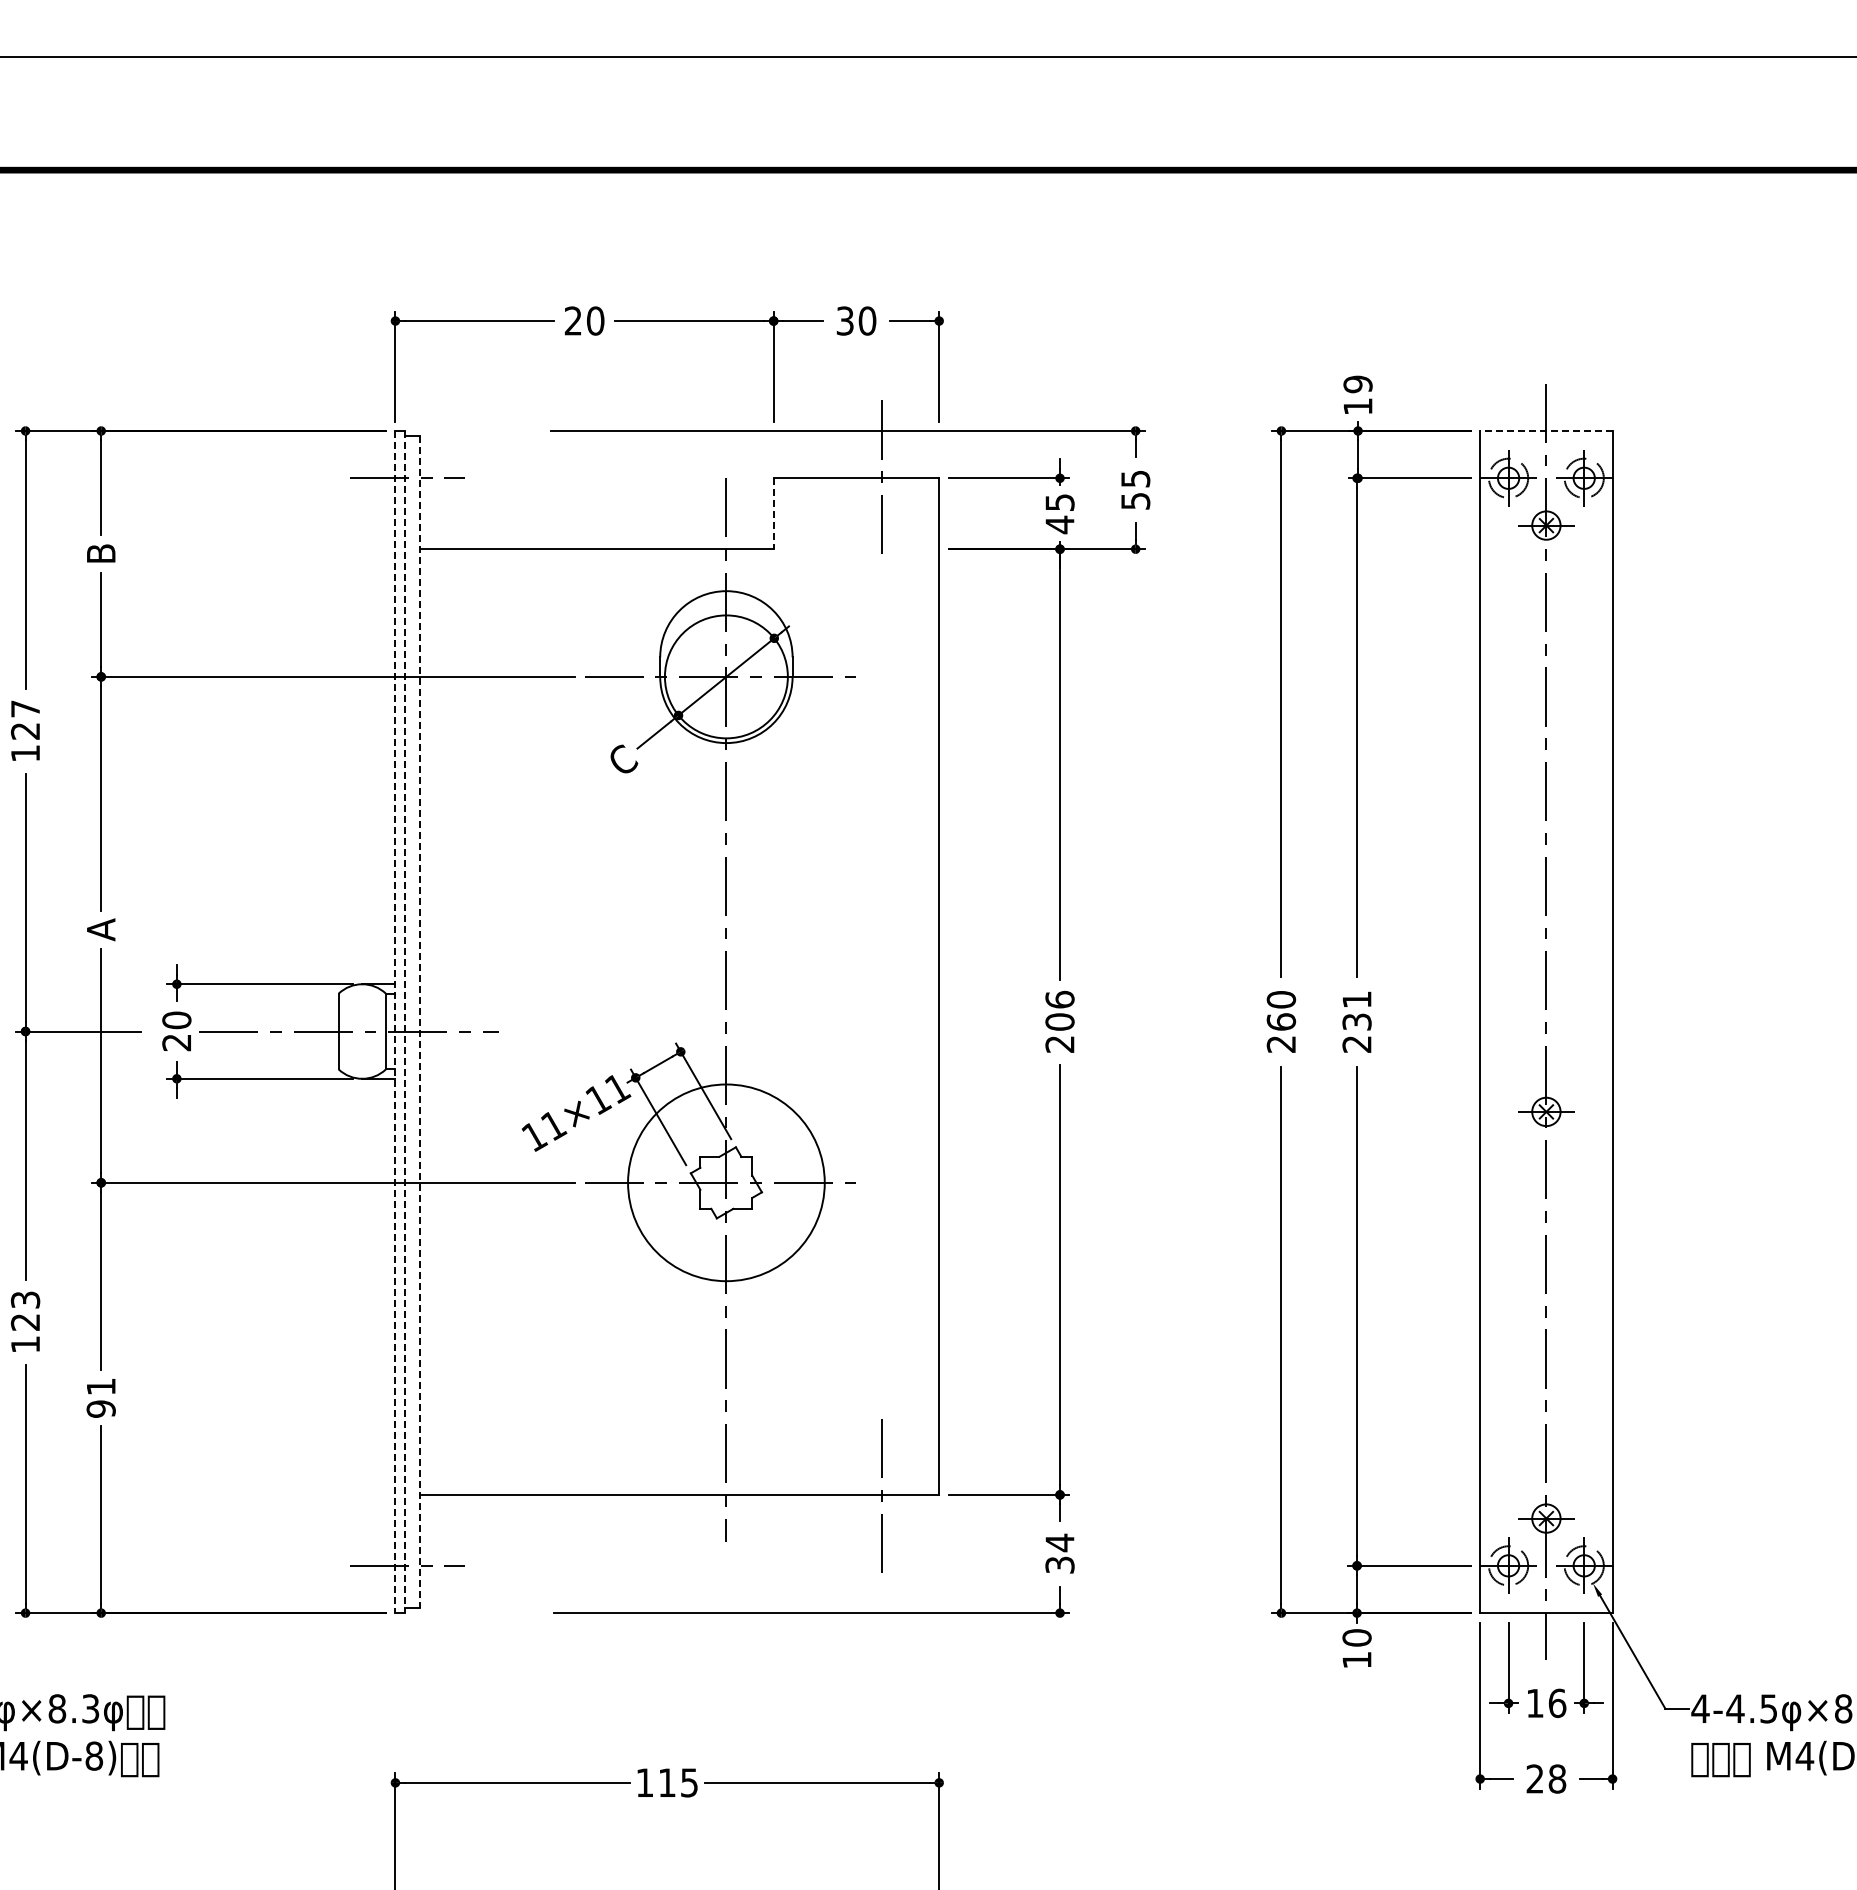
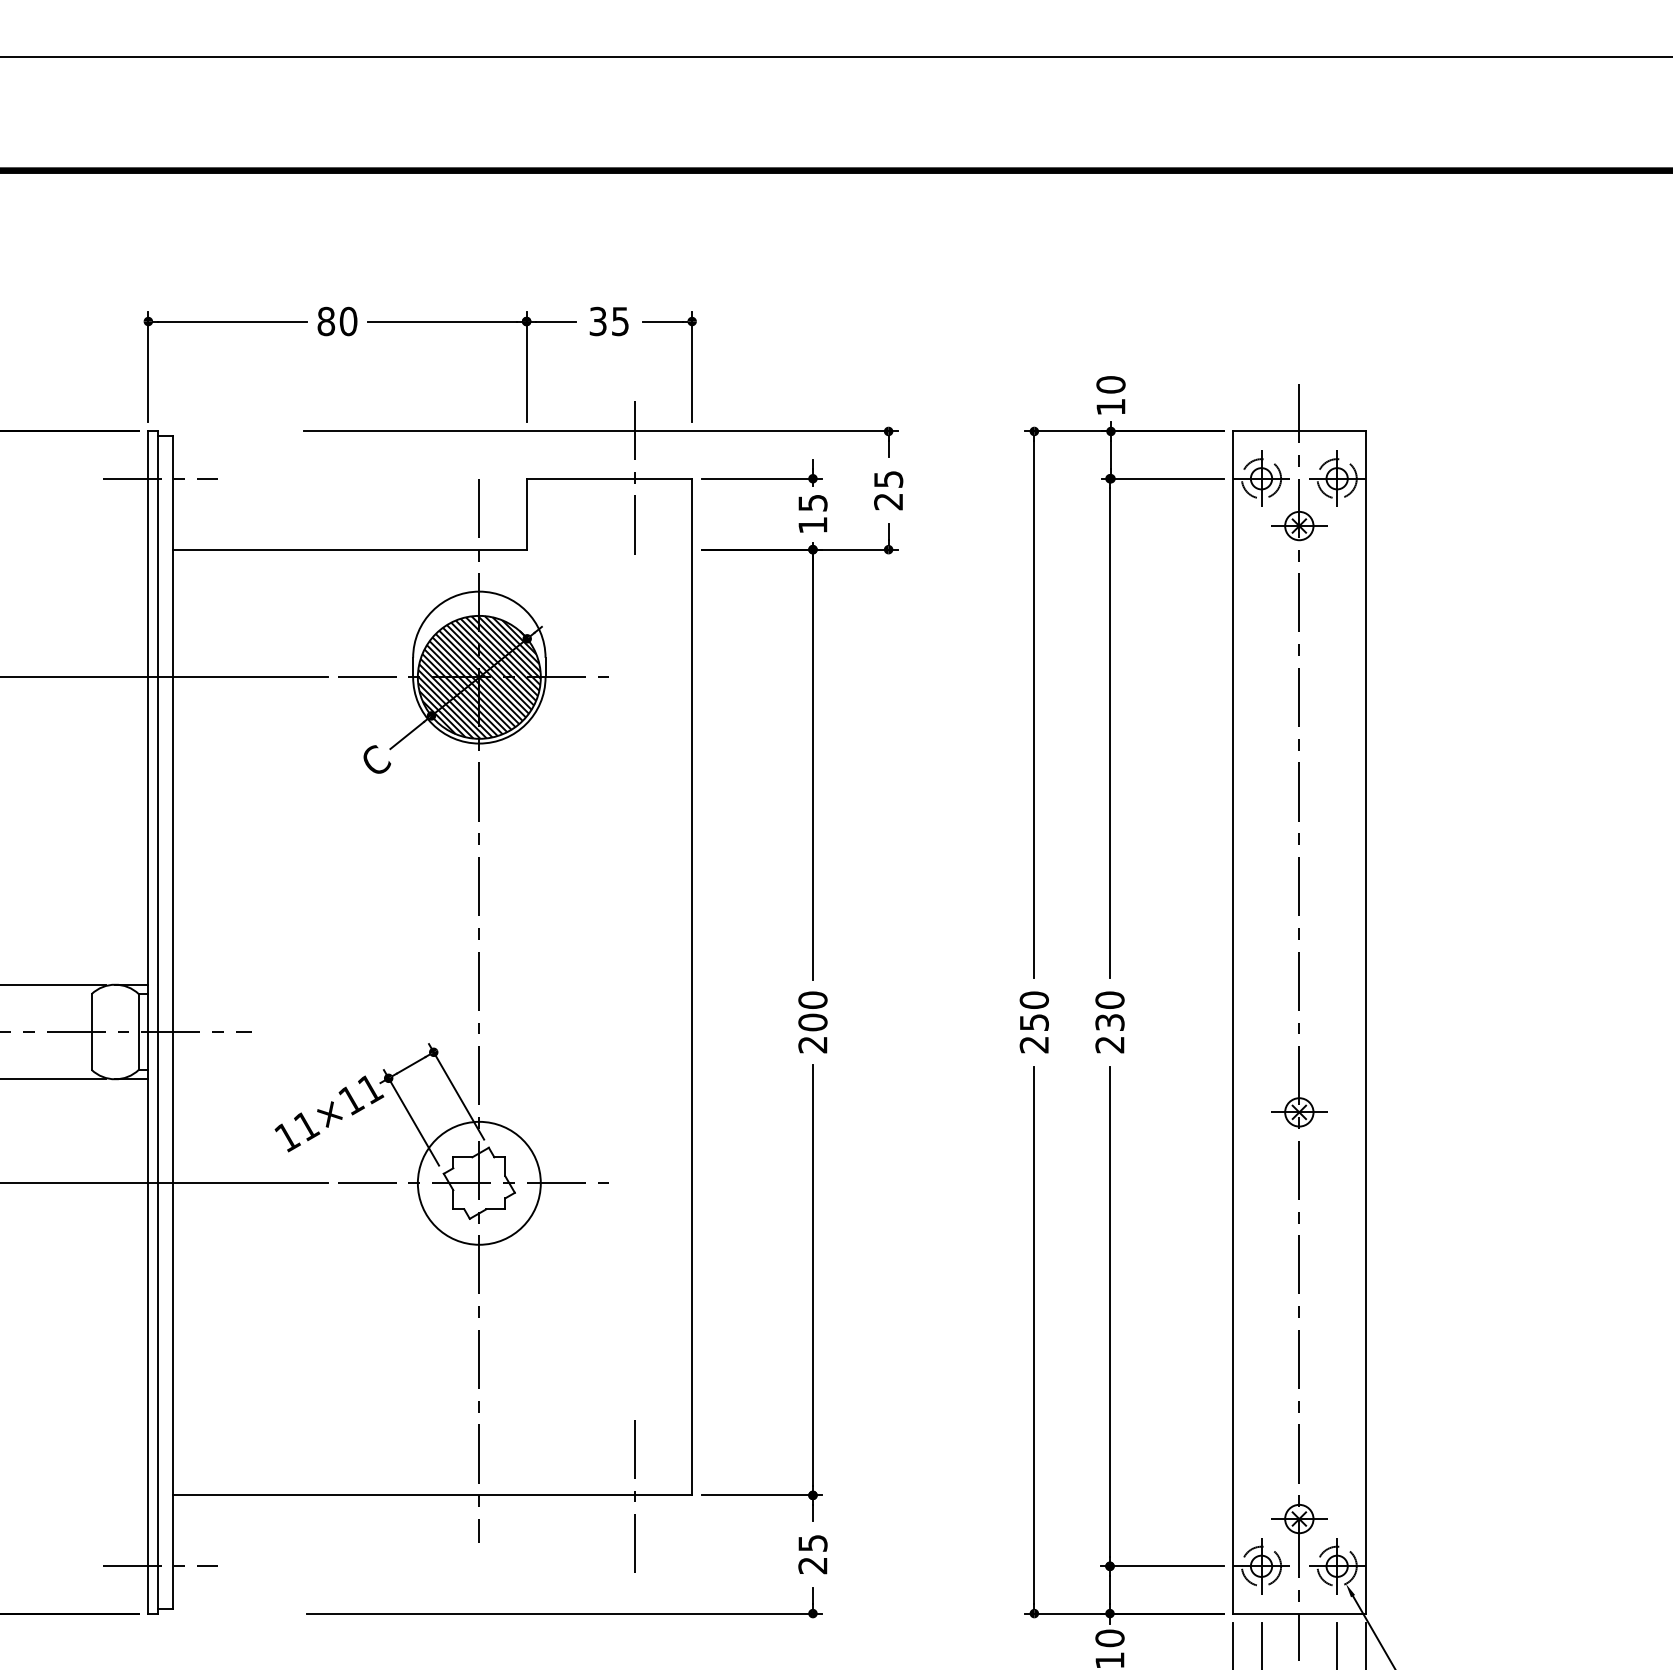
text: (573, 320) -> (326, 320), 20 -> 80
text: (867, 320) -> (620, 320), 30 -> 35
text: (1357, 384) -> (1110, 384), 19 -> 10
line: (1545, 431) -> (1298, 431), dashed -> solid
text: (1135, 501) -> (888, 501), 55 -> 25
line: (773, 514) -> (526, 514), dashed -> solid
text: (1059, 524) -> (812, 524), 45 -> 15
hatch: (725, 676) -> (478, 676), added
text: (1059, 999) -> (812, 999), 206 -> 200
text: (1356, 999) -> (1109, 999), 231 -> 230
text: (1281, 1021) -> (1034, 1021), 260 -> 250
line: (395, 1022) -> (148, 1022), dashed -> solid
line: (404, 1022) -> (157, 1022), dashed -> solid
line: (420, 1022) -> (173, 1022), dashed -> solid
circle: (725, 1182) -> (478, 1182), size x0.62
text: (1059, 1553) -> (812, 1553), 34 -> 25

